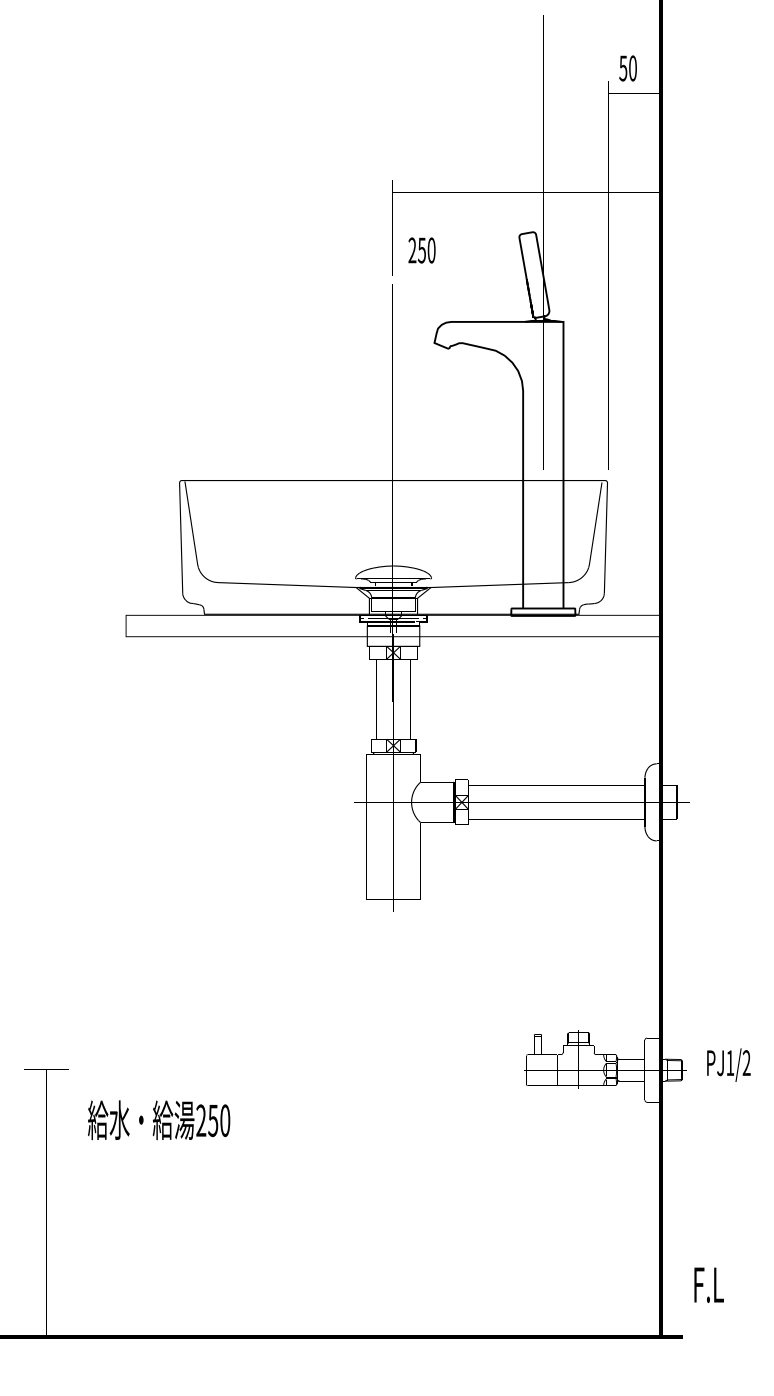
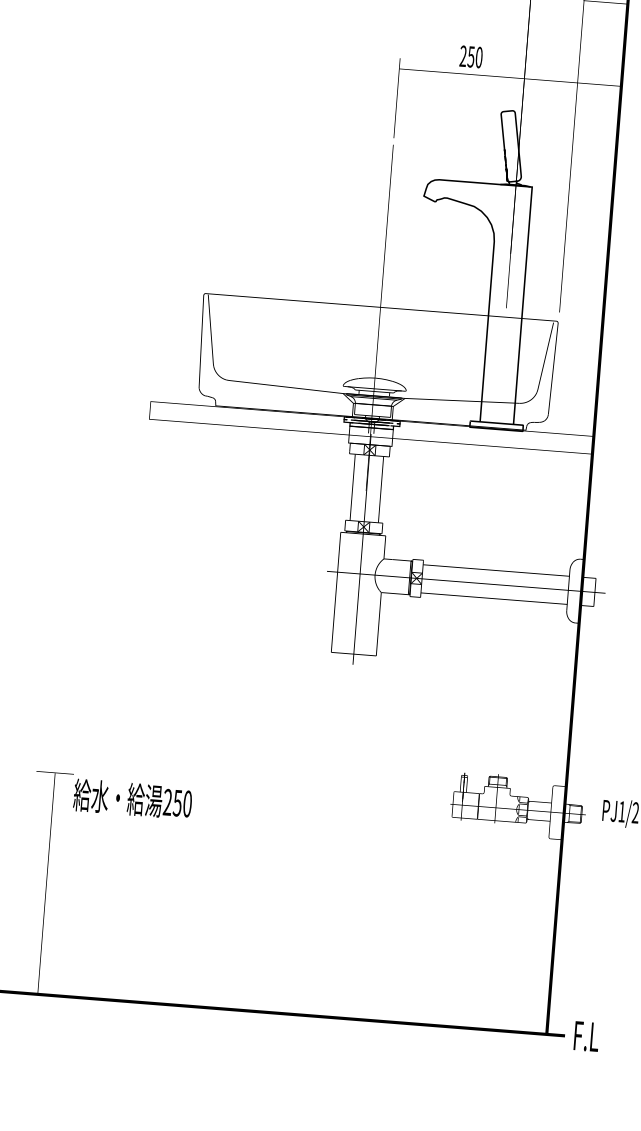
text: (421, 250) -> (470, 56), moved
text: (159, 1120) -> (133, 799), moved
text: (708, 1284) -> (586, 1036), moved

